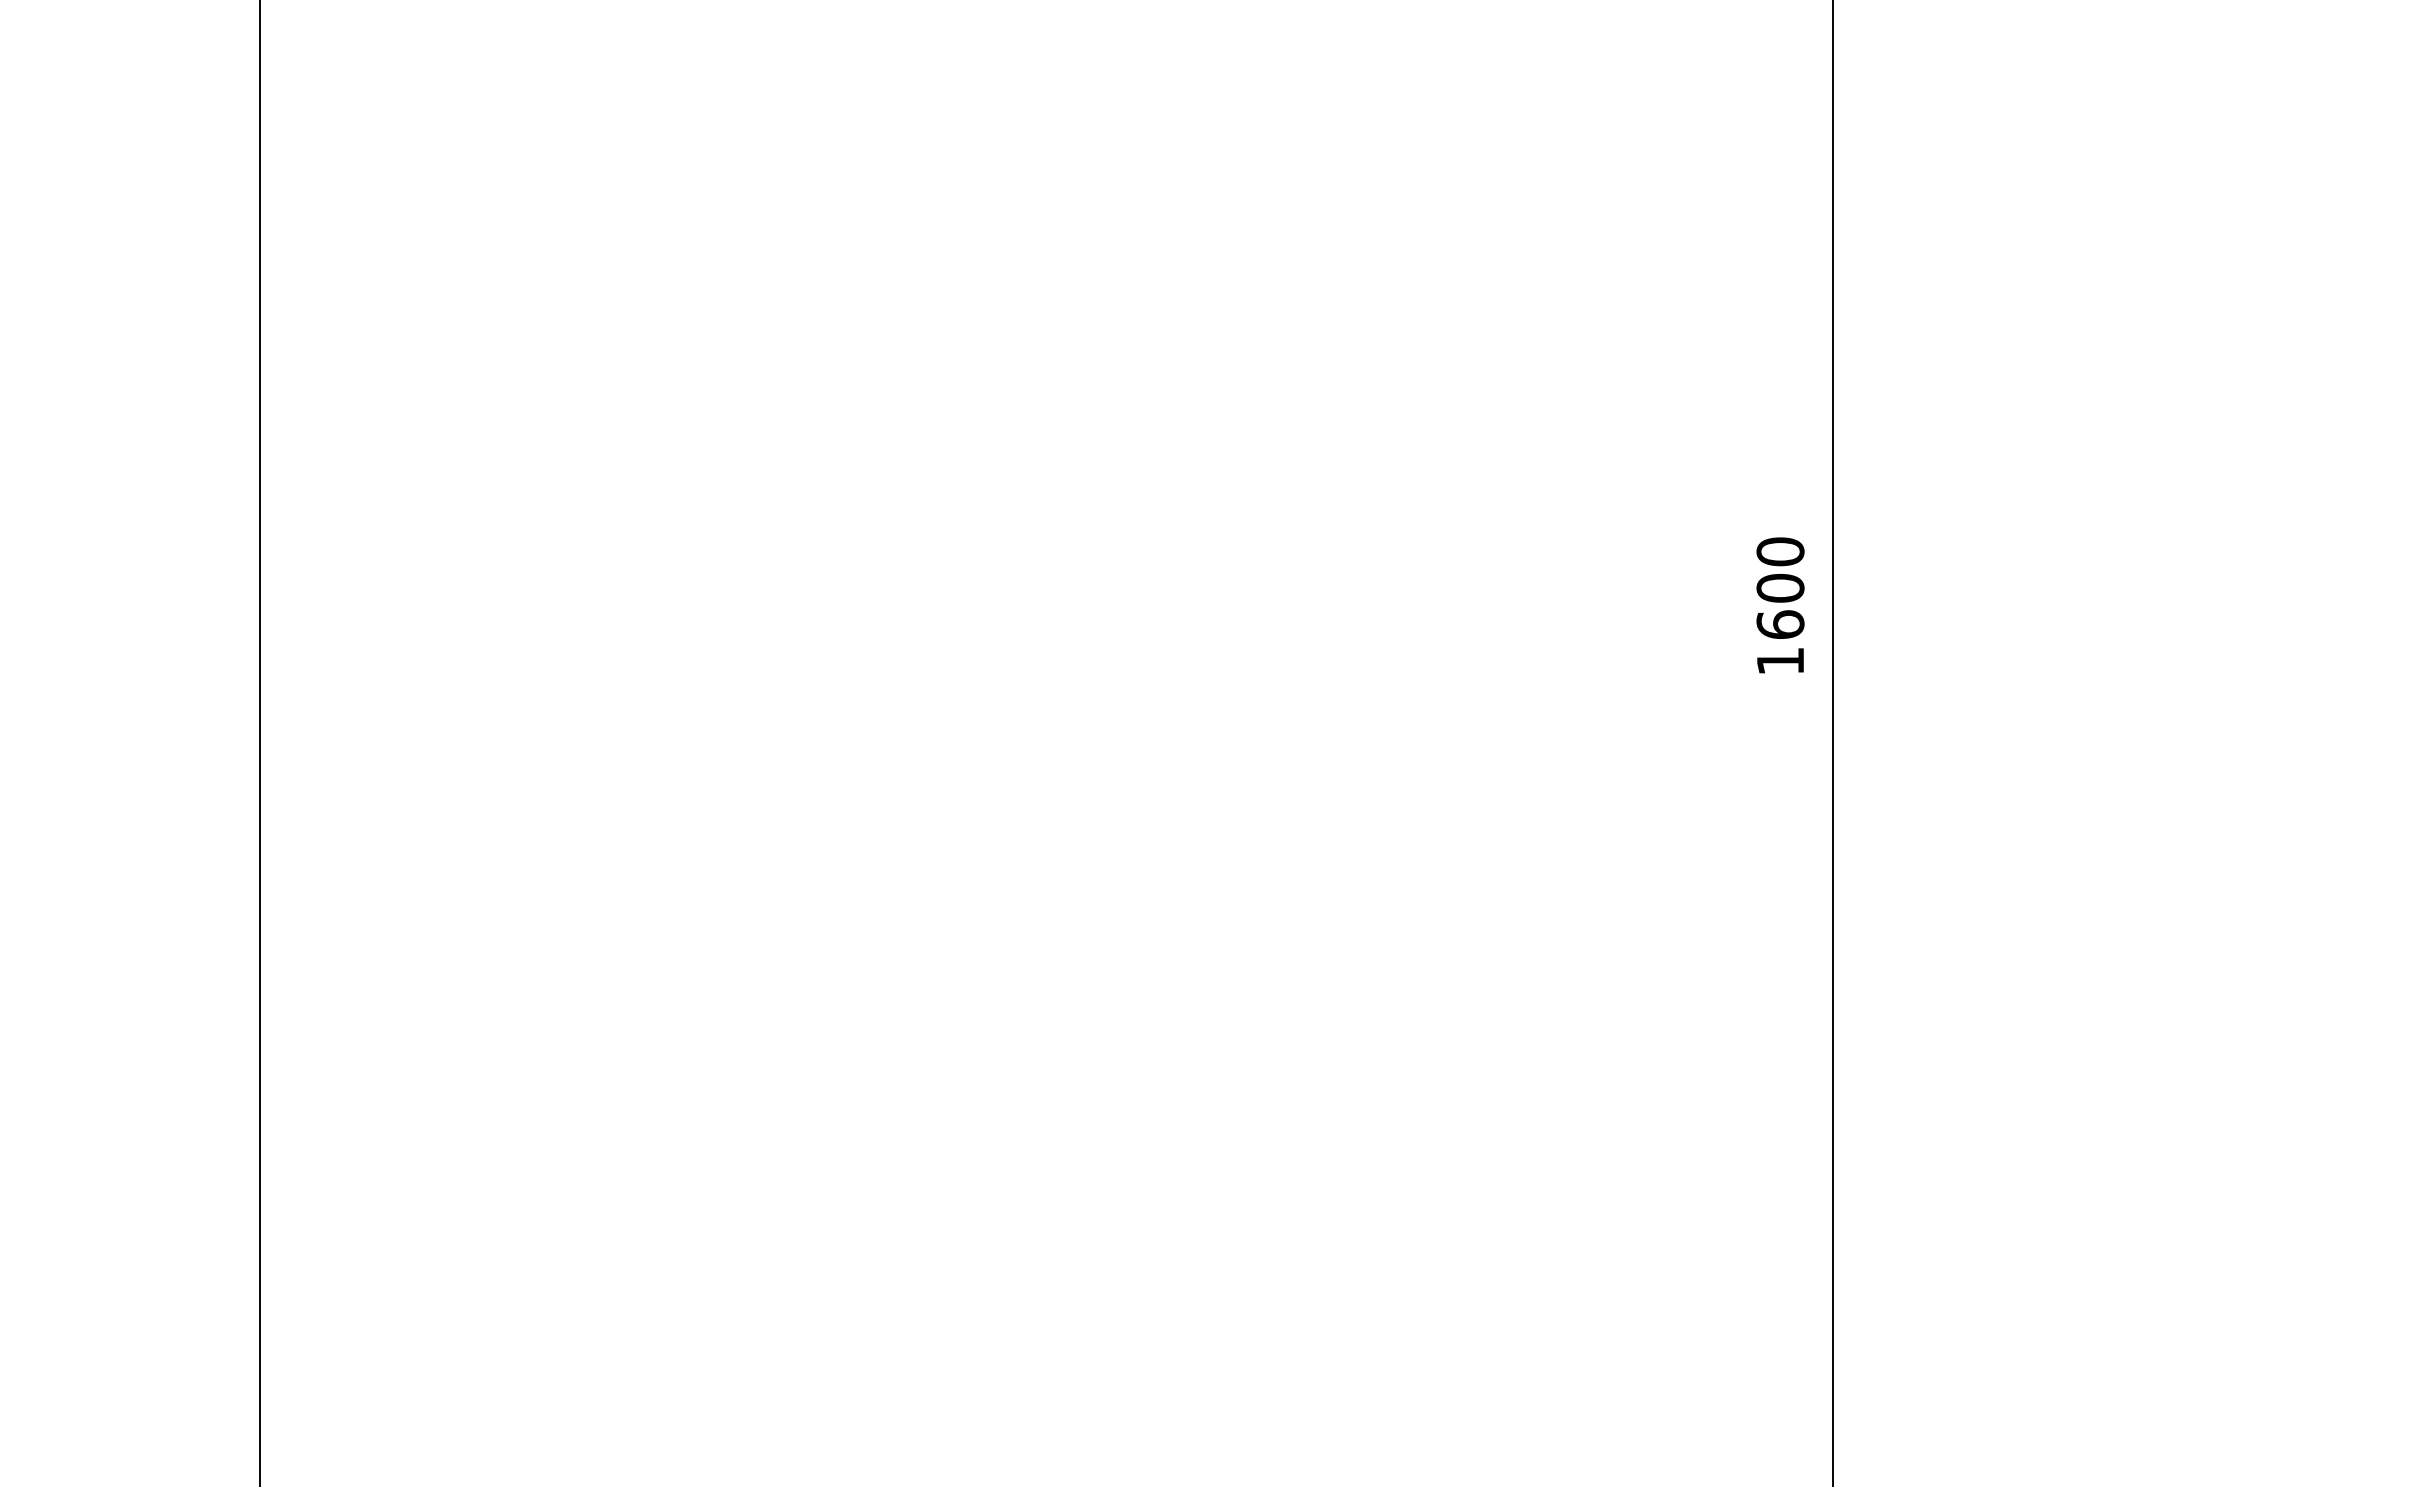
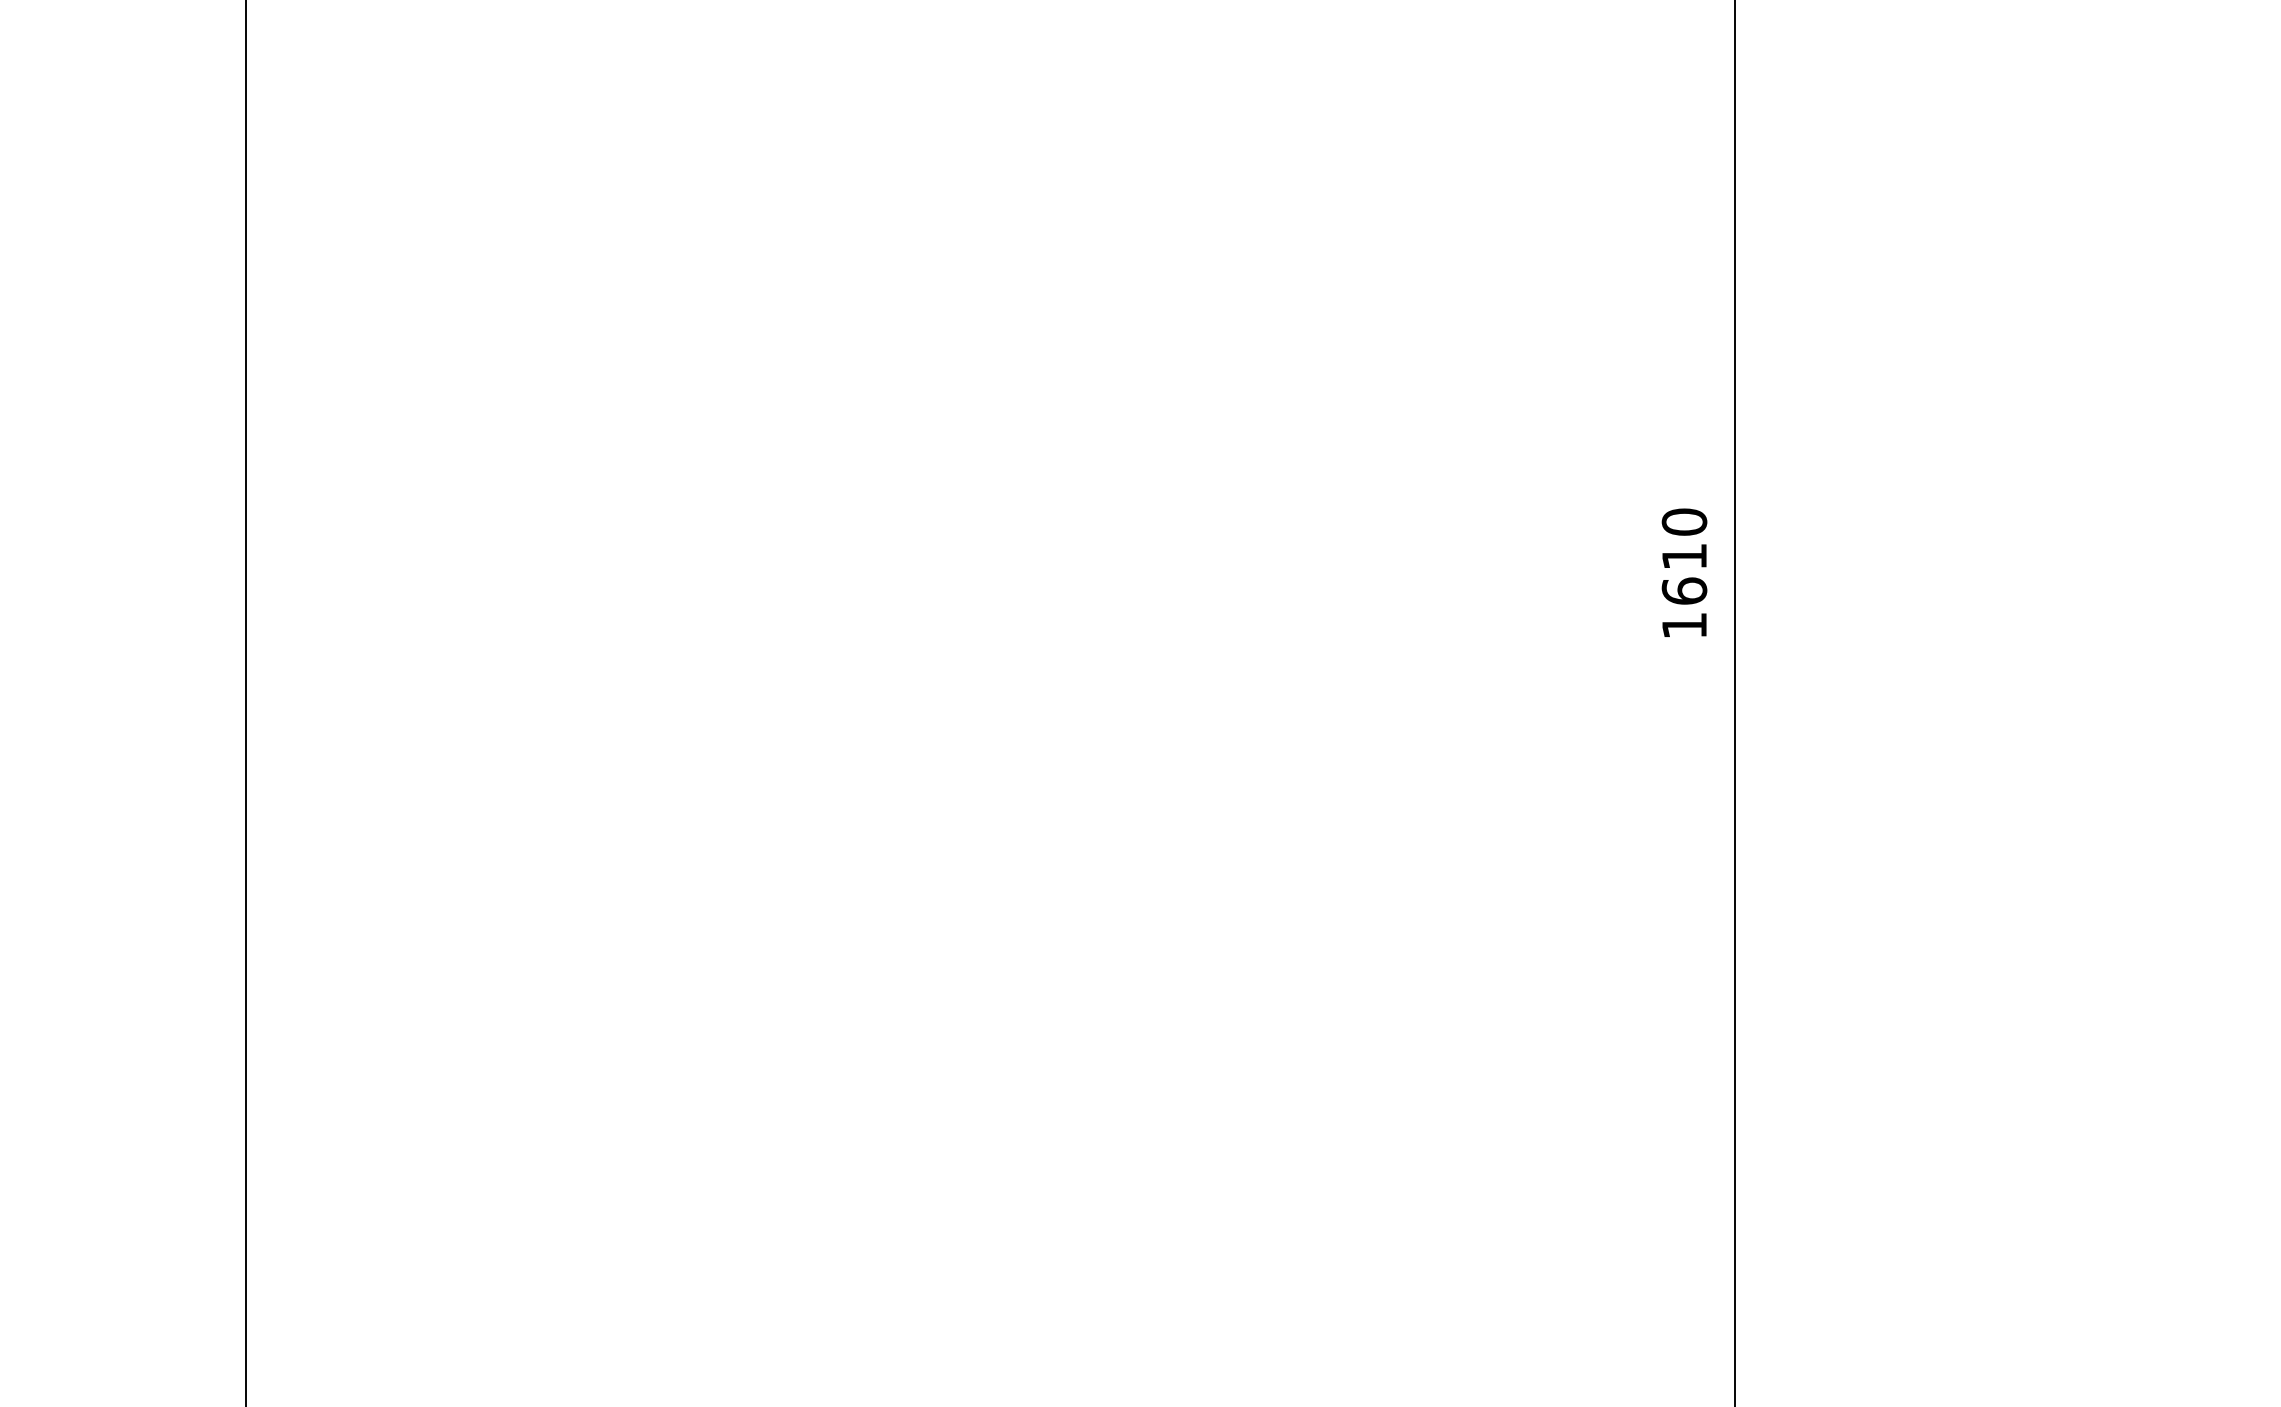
text: (1780, 587) -> (1684, 555), 1600 -> 1610

